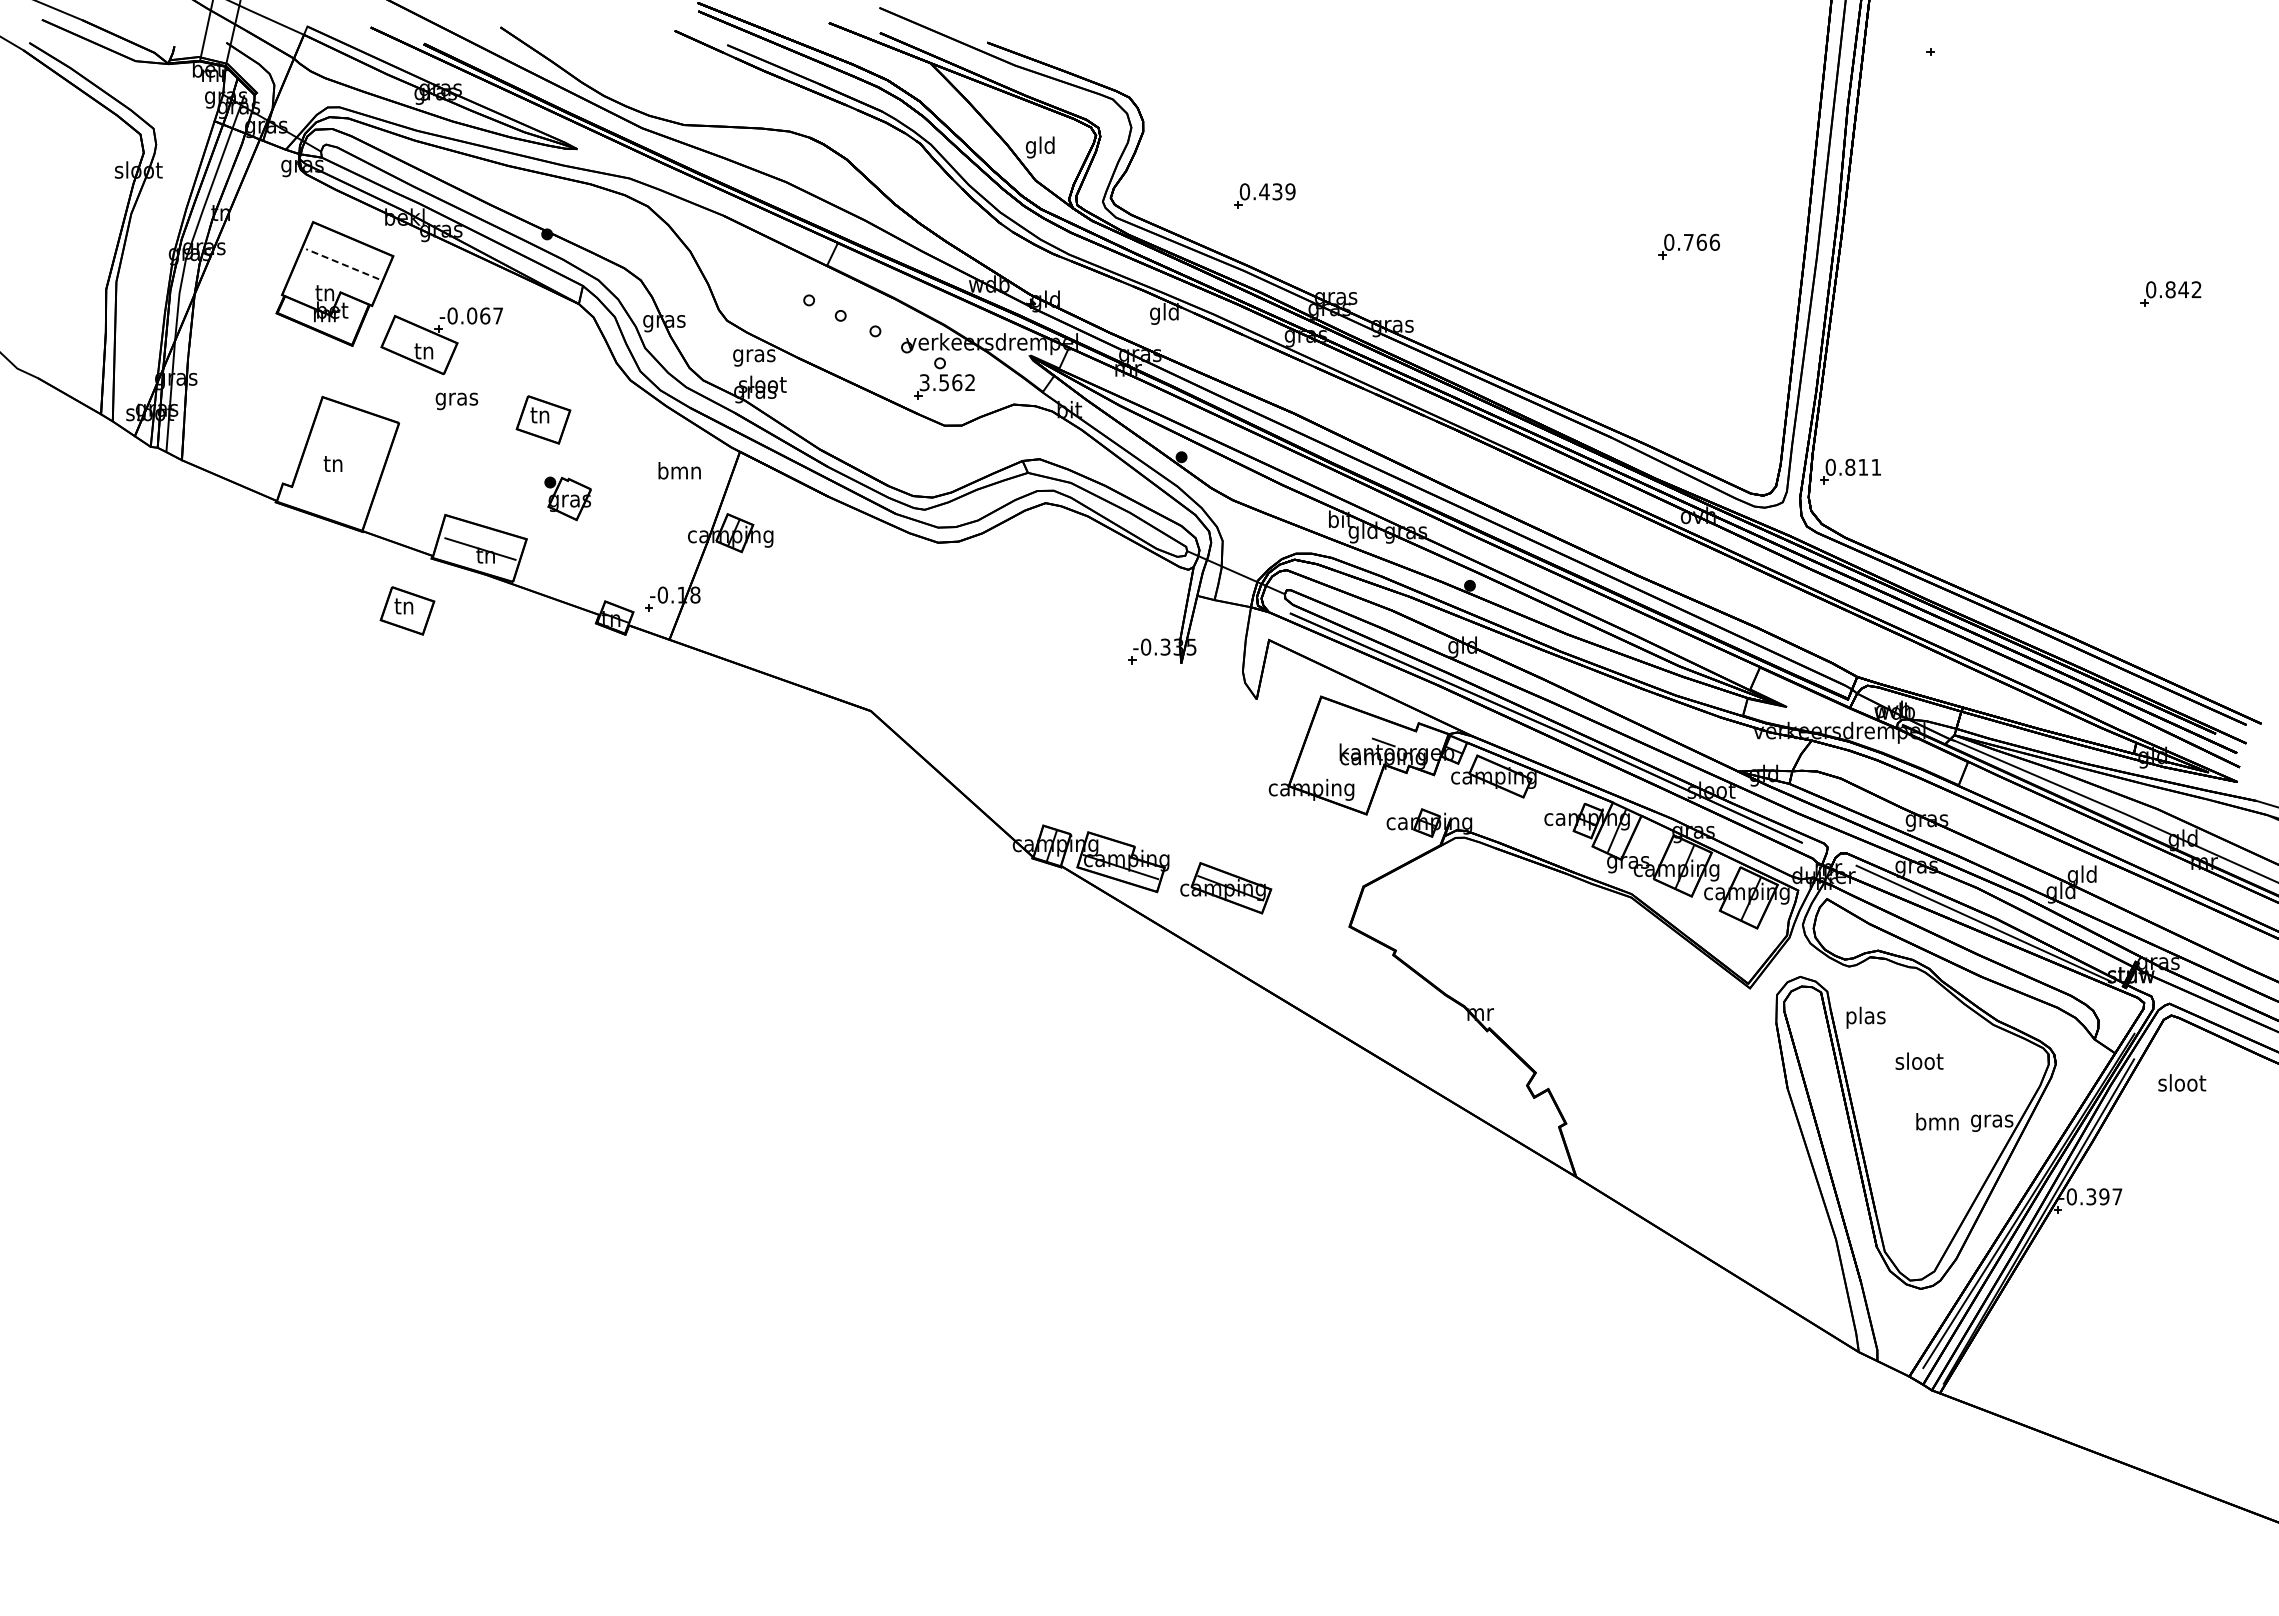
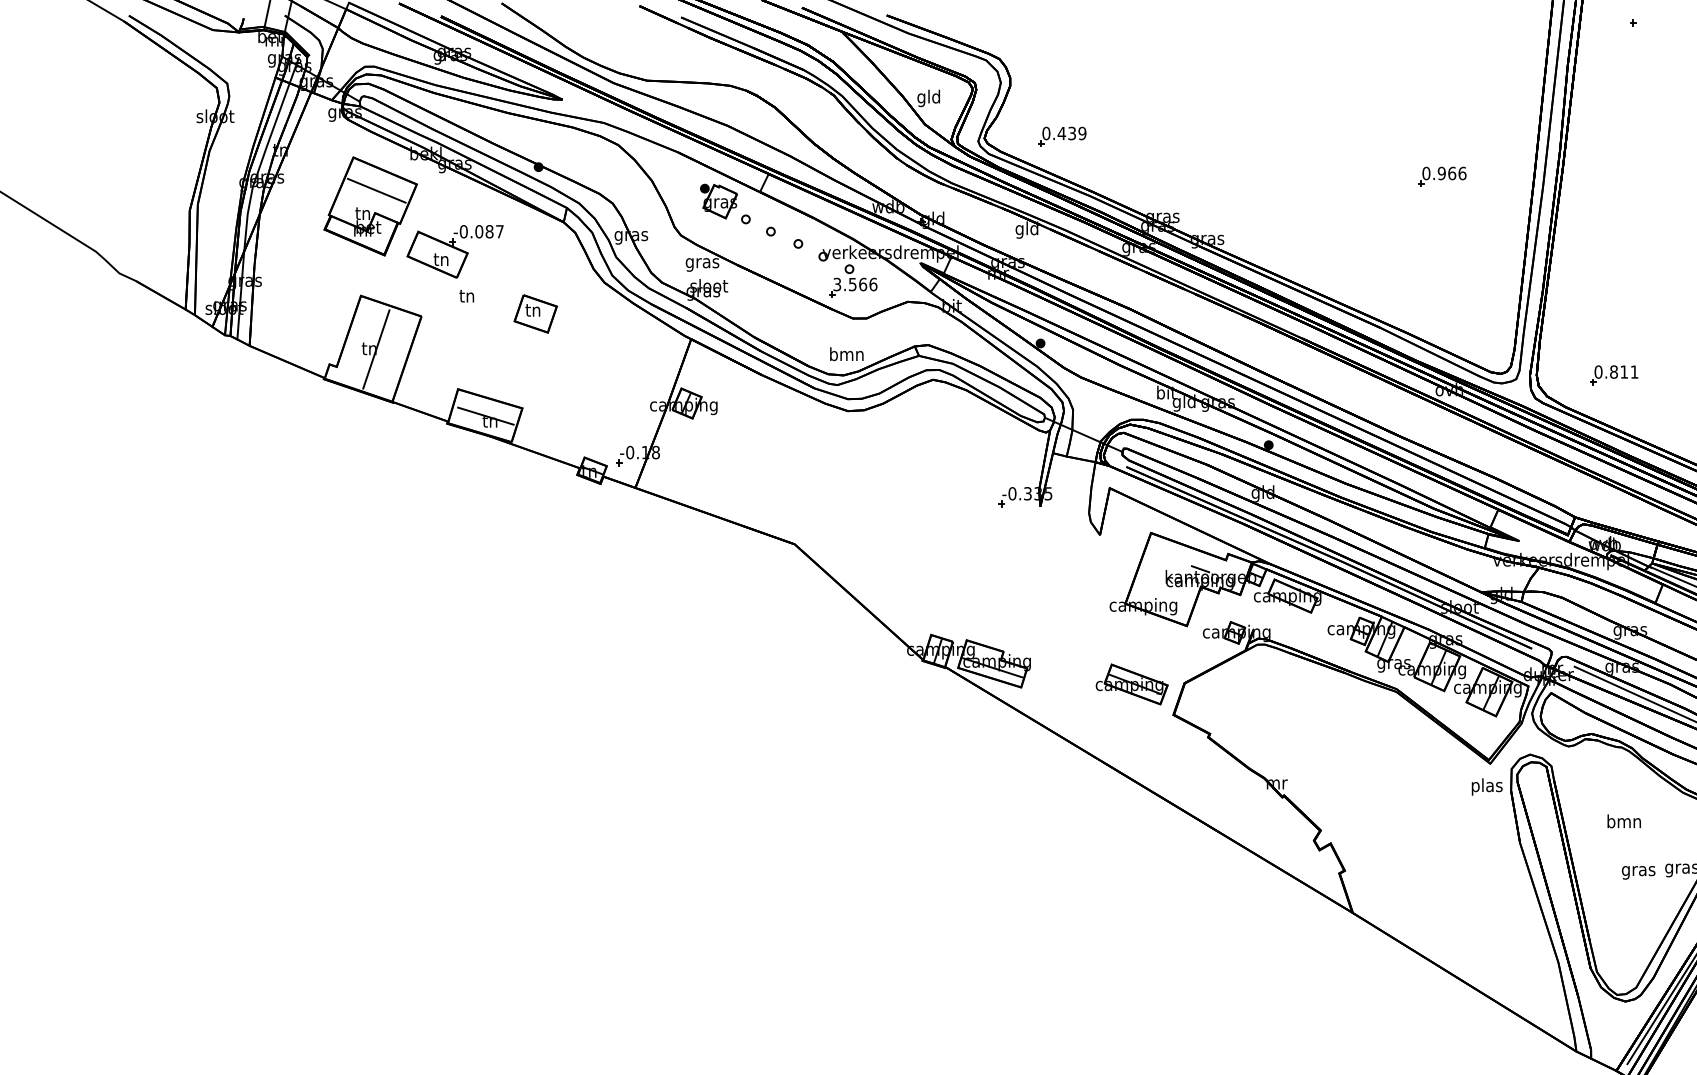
part: (1264, 195) -> (1061, 136), moved
text: (1688, 241) -> (1441, 172), 0.766 -> 0.966
line: (342, 264) -> (376, 191), dashed -> solid
text: (485, 315) -> (489, 231), -0.067 -> -0.087
text: (970, 382) -> (873, 284), 3.562 -> 3.566
text: (456, 399) -> (466, 297), gras -> tn
line: (341, 464) -> (375, 349), added
text: (679, 470) -> (846, 353), moved
part: (1850, 471) -> (1614, 375), moved
part: (567, 498) -> (718, 201), moved
part: (407, 610) -> (428, 464), removed
part: (1226, 888) -> (1132, 684), moved
text: (1865, 1017) -> (1486, 786), moved
text: (1919, 1060) -> (1624, 820), sloot -> bmn
text: (1937, 1123) -> (1638, 870), bmn -> gras

